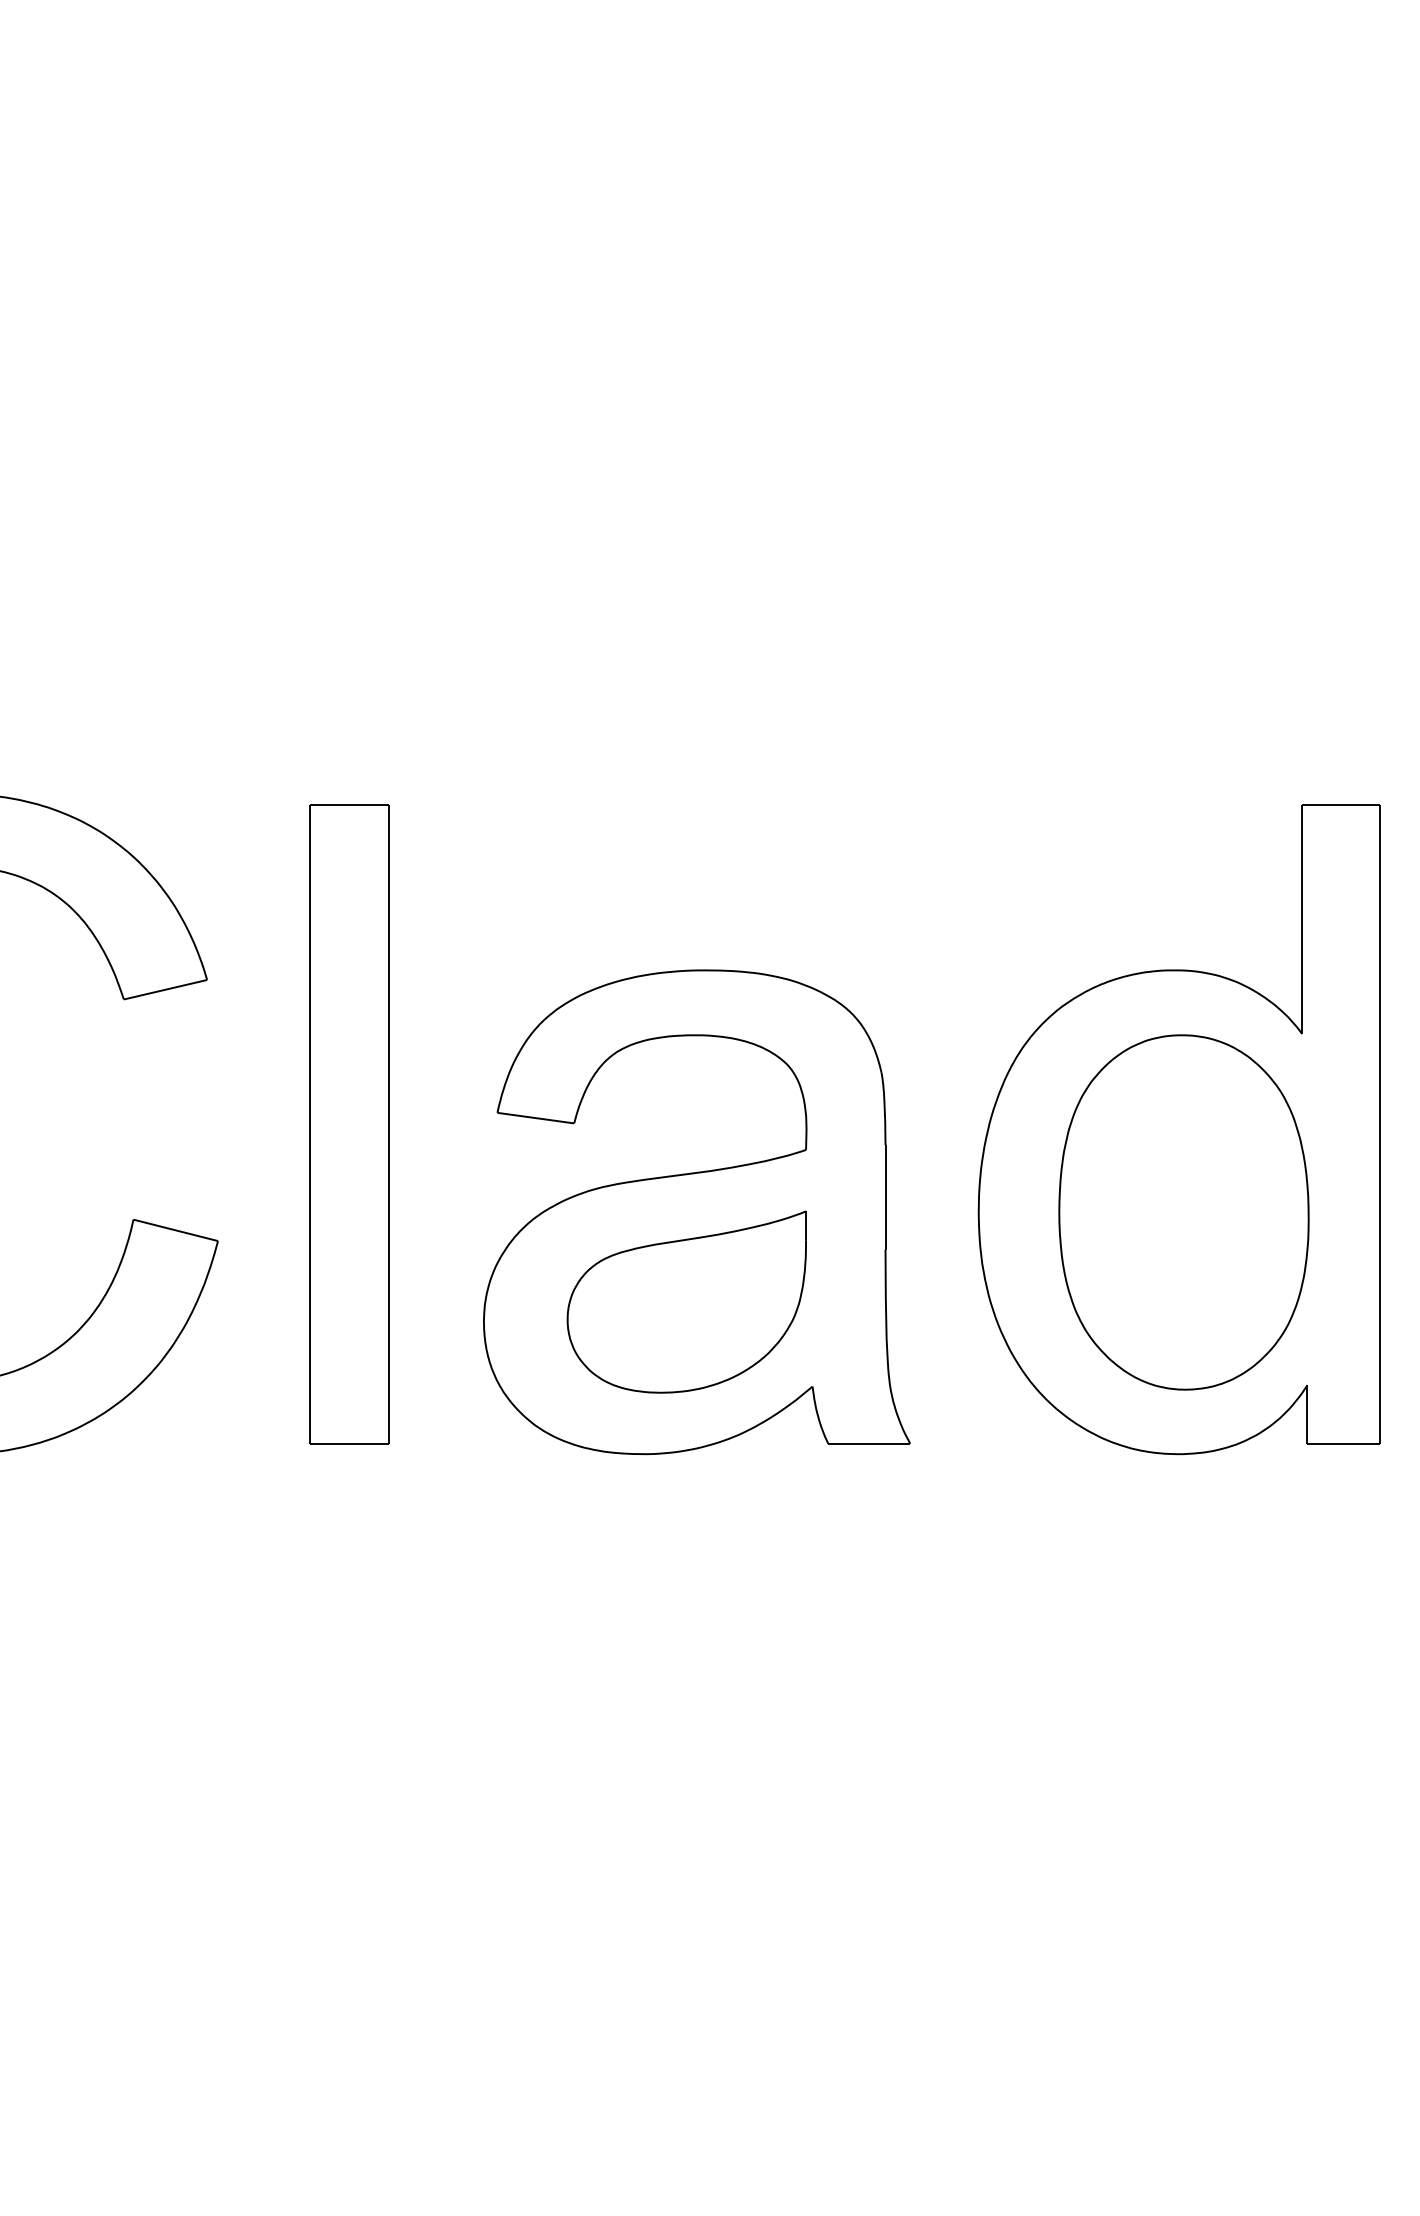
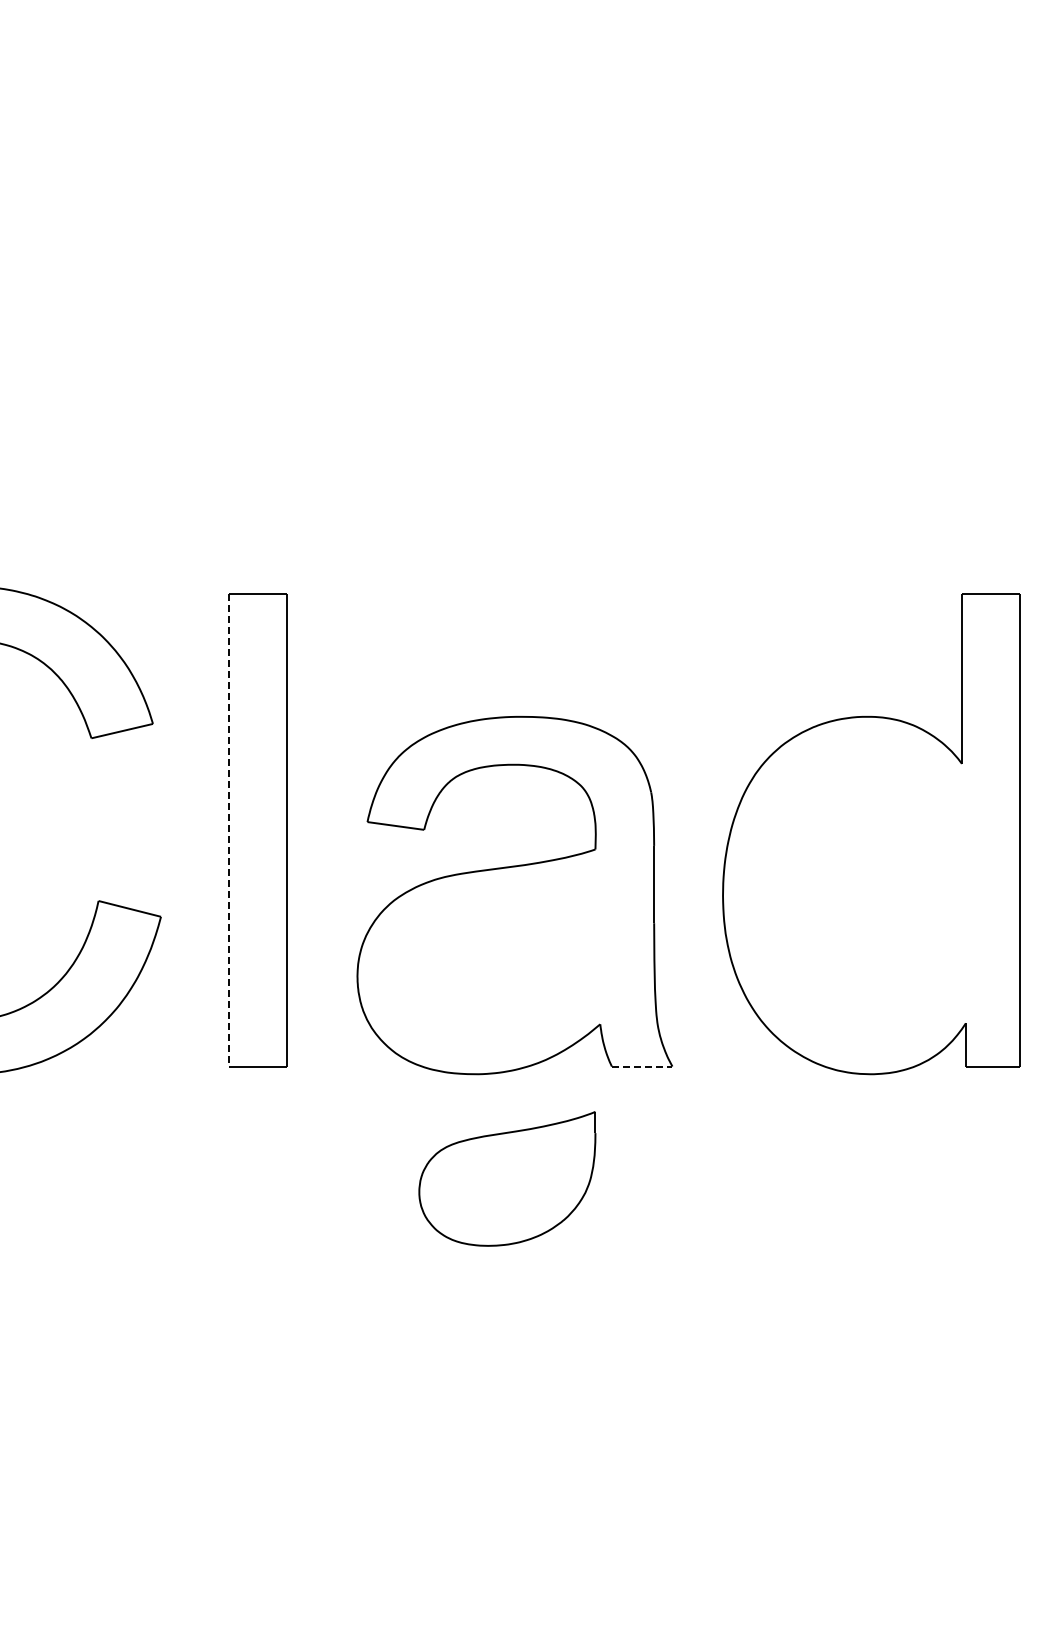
line: (310, 1124) -> (229, 830), solid -> dashed
part: (1183, 1212) -> (874, 895), removed
part: (686, 1301) -> (507, 1178), moved
line: (869, 1443) -> (642, 1066), solid -> dashed

